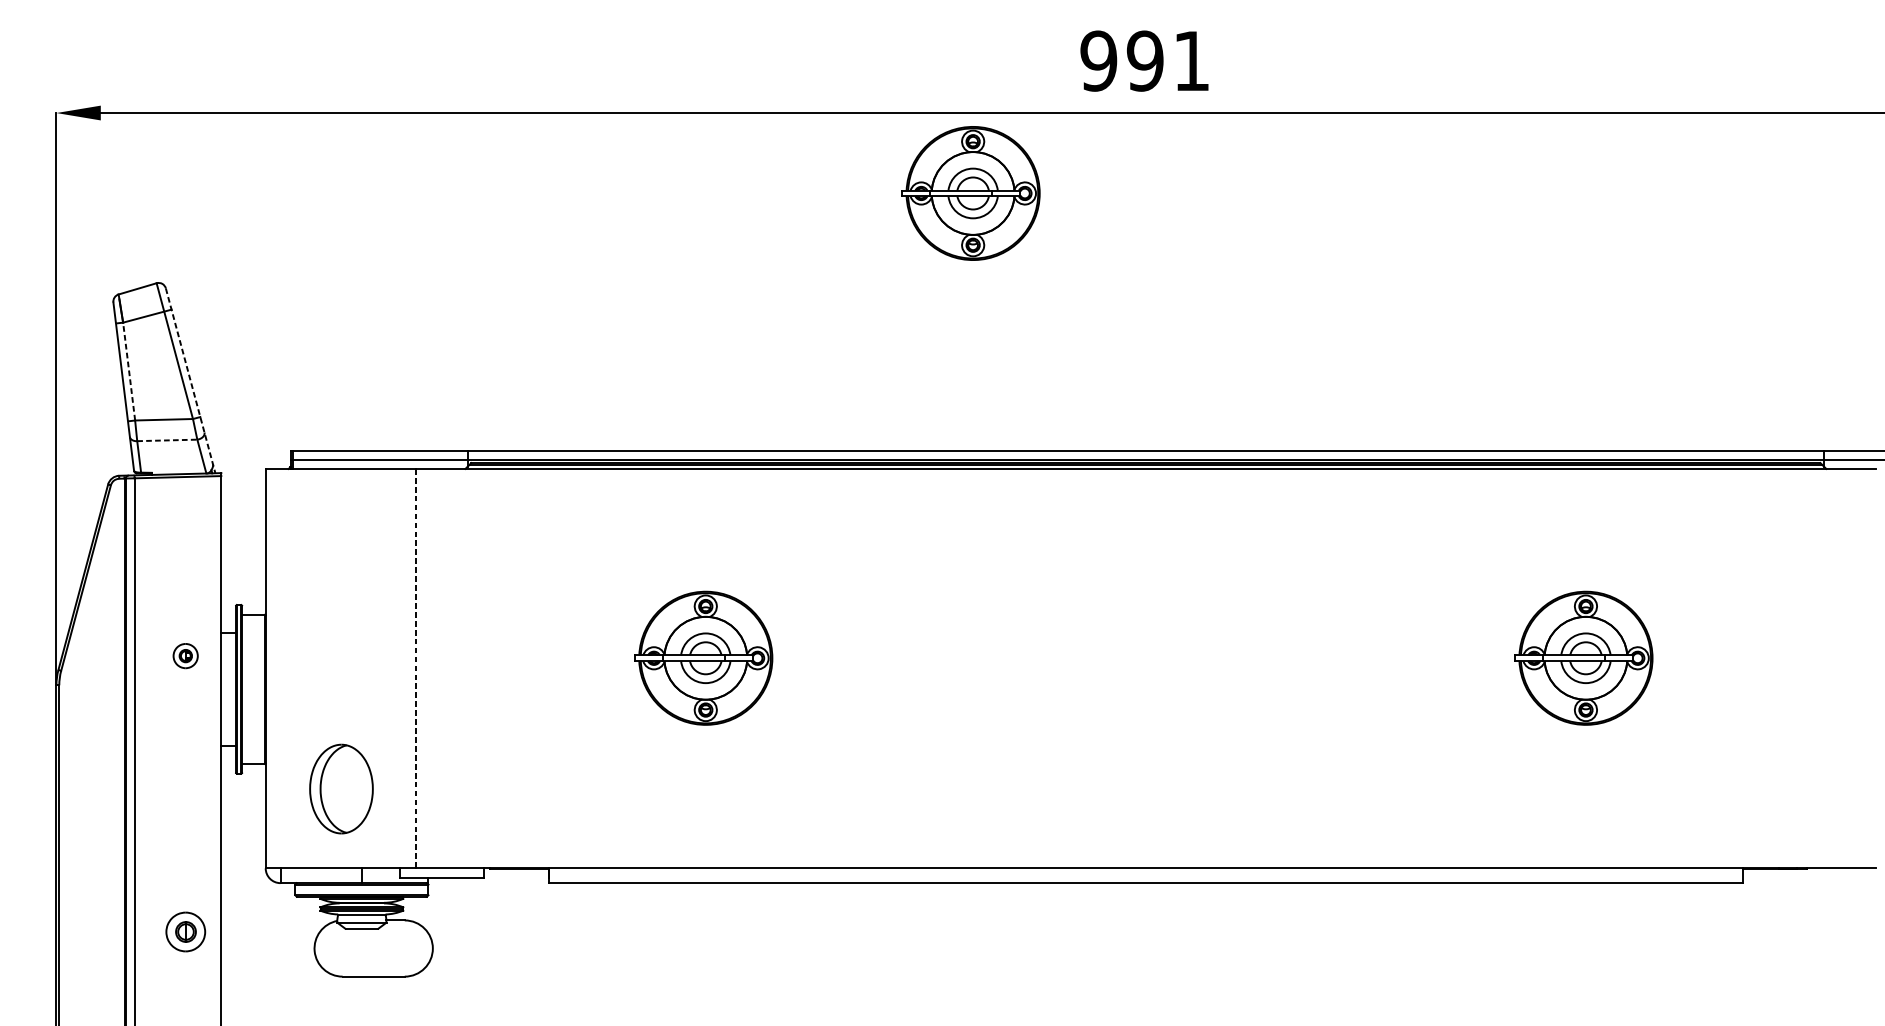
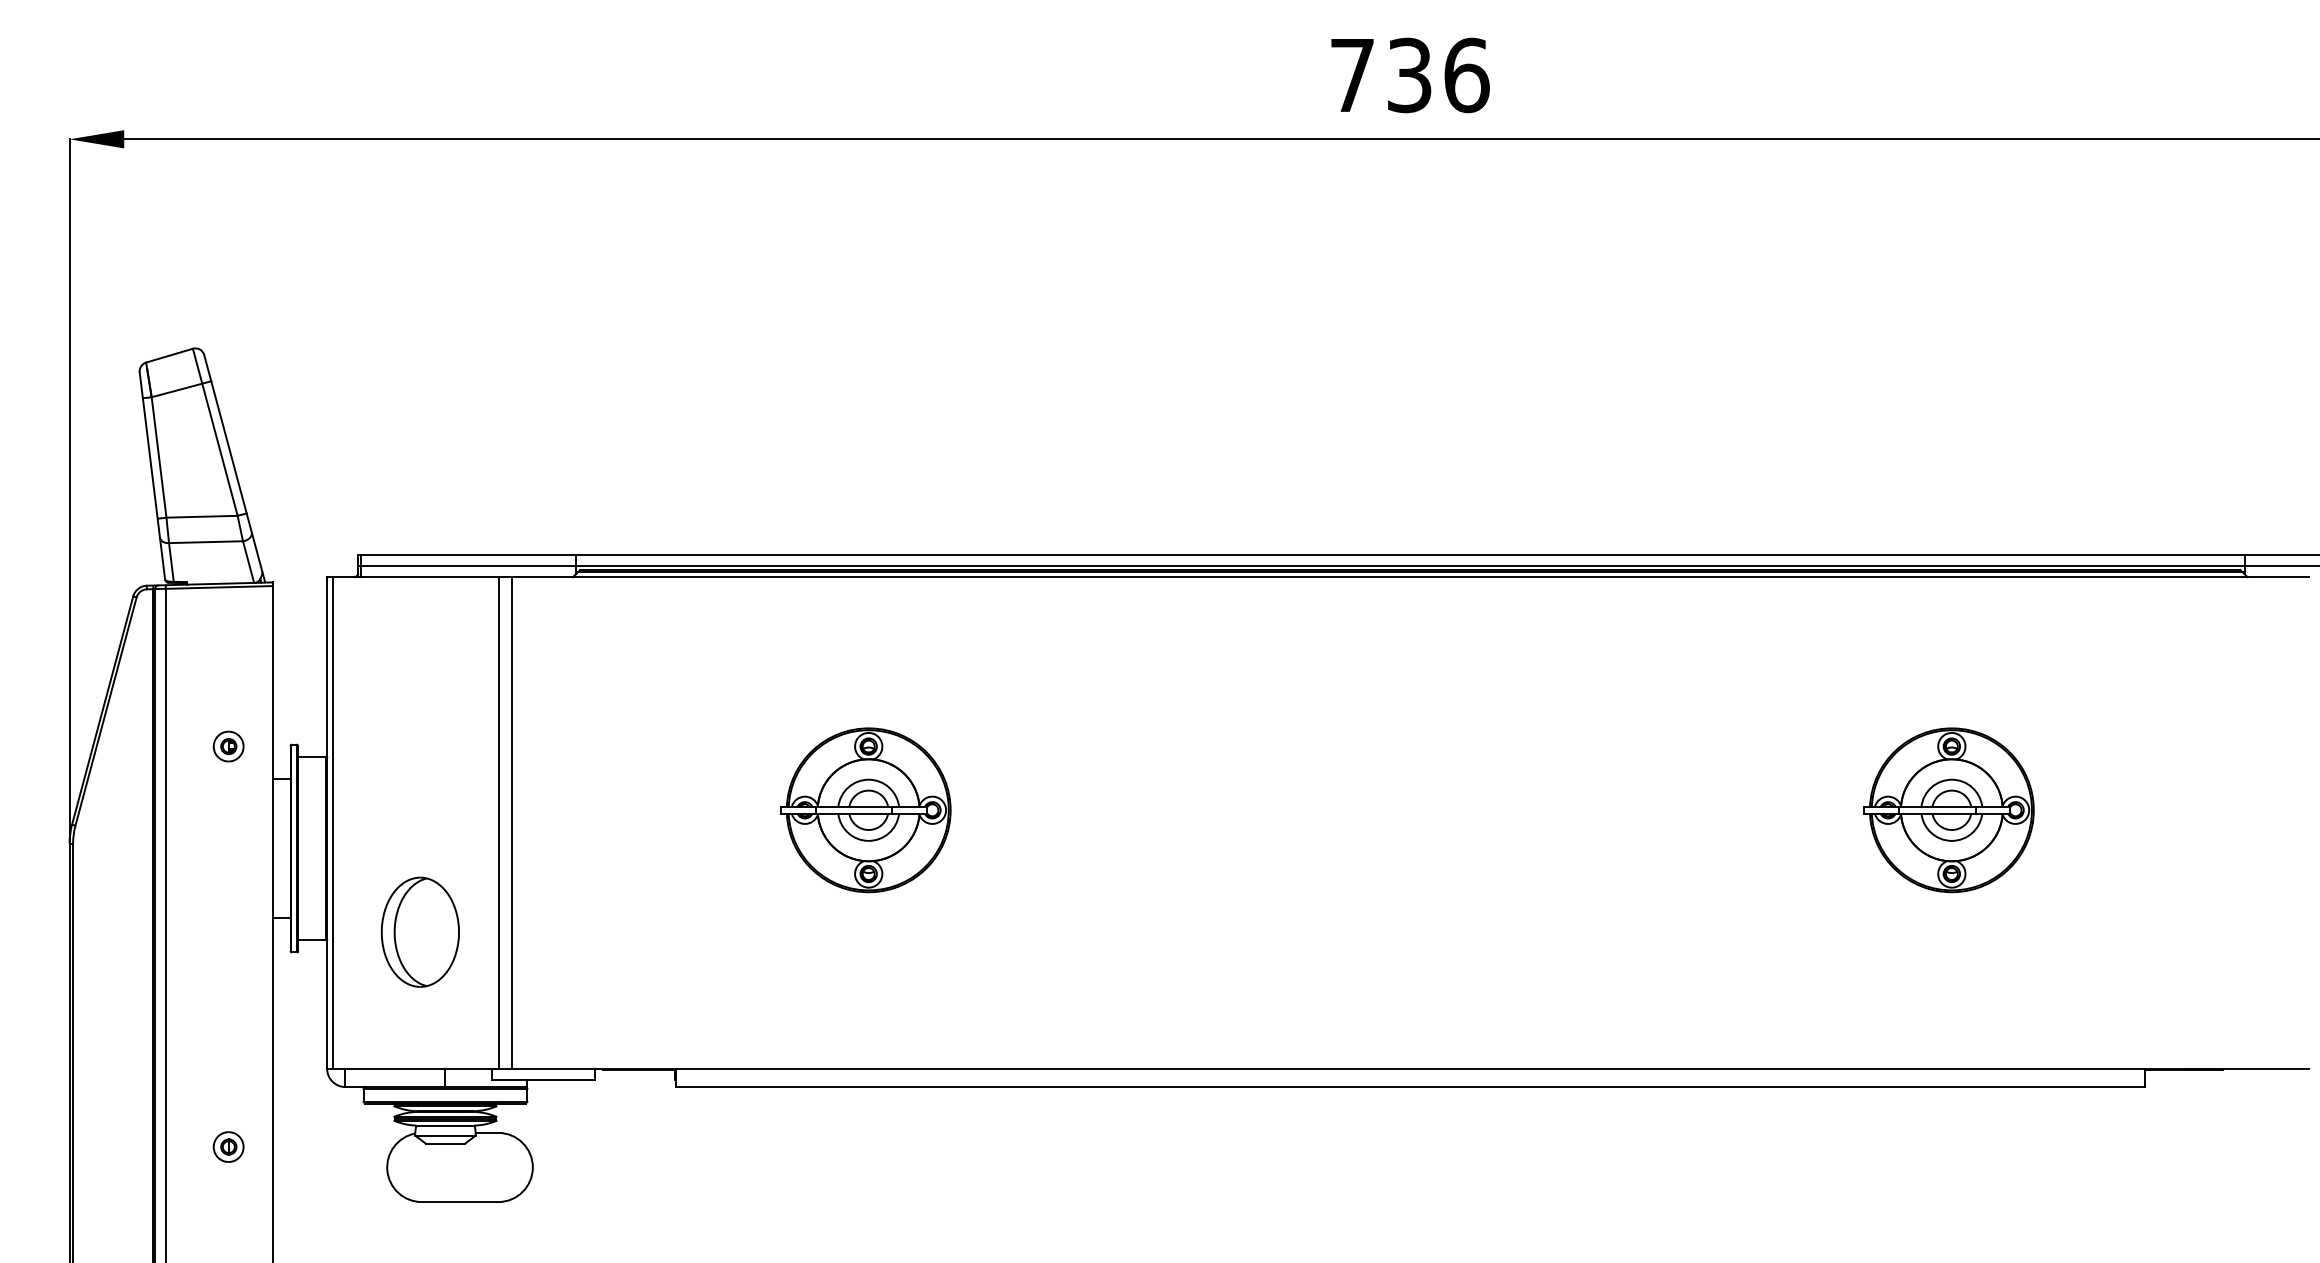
text: (1145, 61) -> (1409, 75), 991 -> 736
part: (970, 193) -> (1194, 238), removed
line: (129, 371) -> (159, 457), dashed -> solid
line: (190, 380) -> (234, 468), dashed -> solid
line: (167, 440) -> (206, 542), dashed -> solid
part: (185, 656) -> (228, 746), moved
line: (270, 668) -> (332, 822), added
line: (404, 668) -> (498, 822), added
line: (415, 669) -> (511, 823), dashed -> solid
part: (340, 788) -> (419, 931), moved
part: (185, 931) -> (228, 1146), size x0.62

